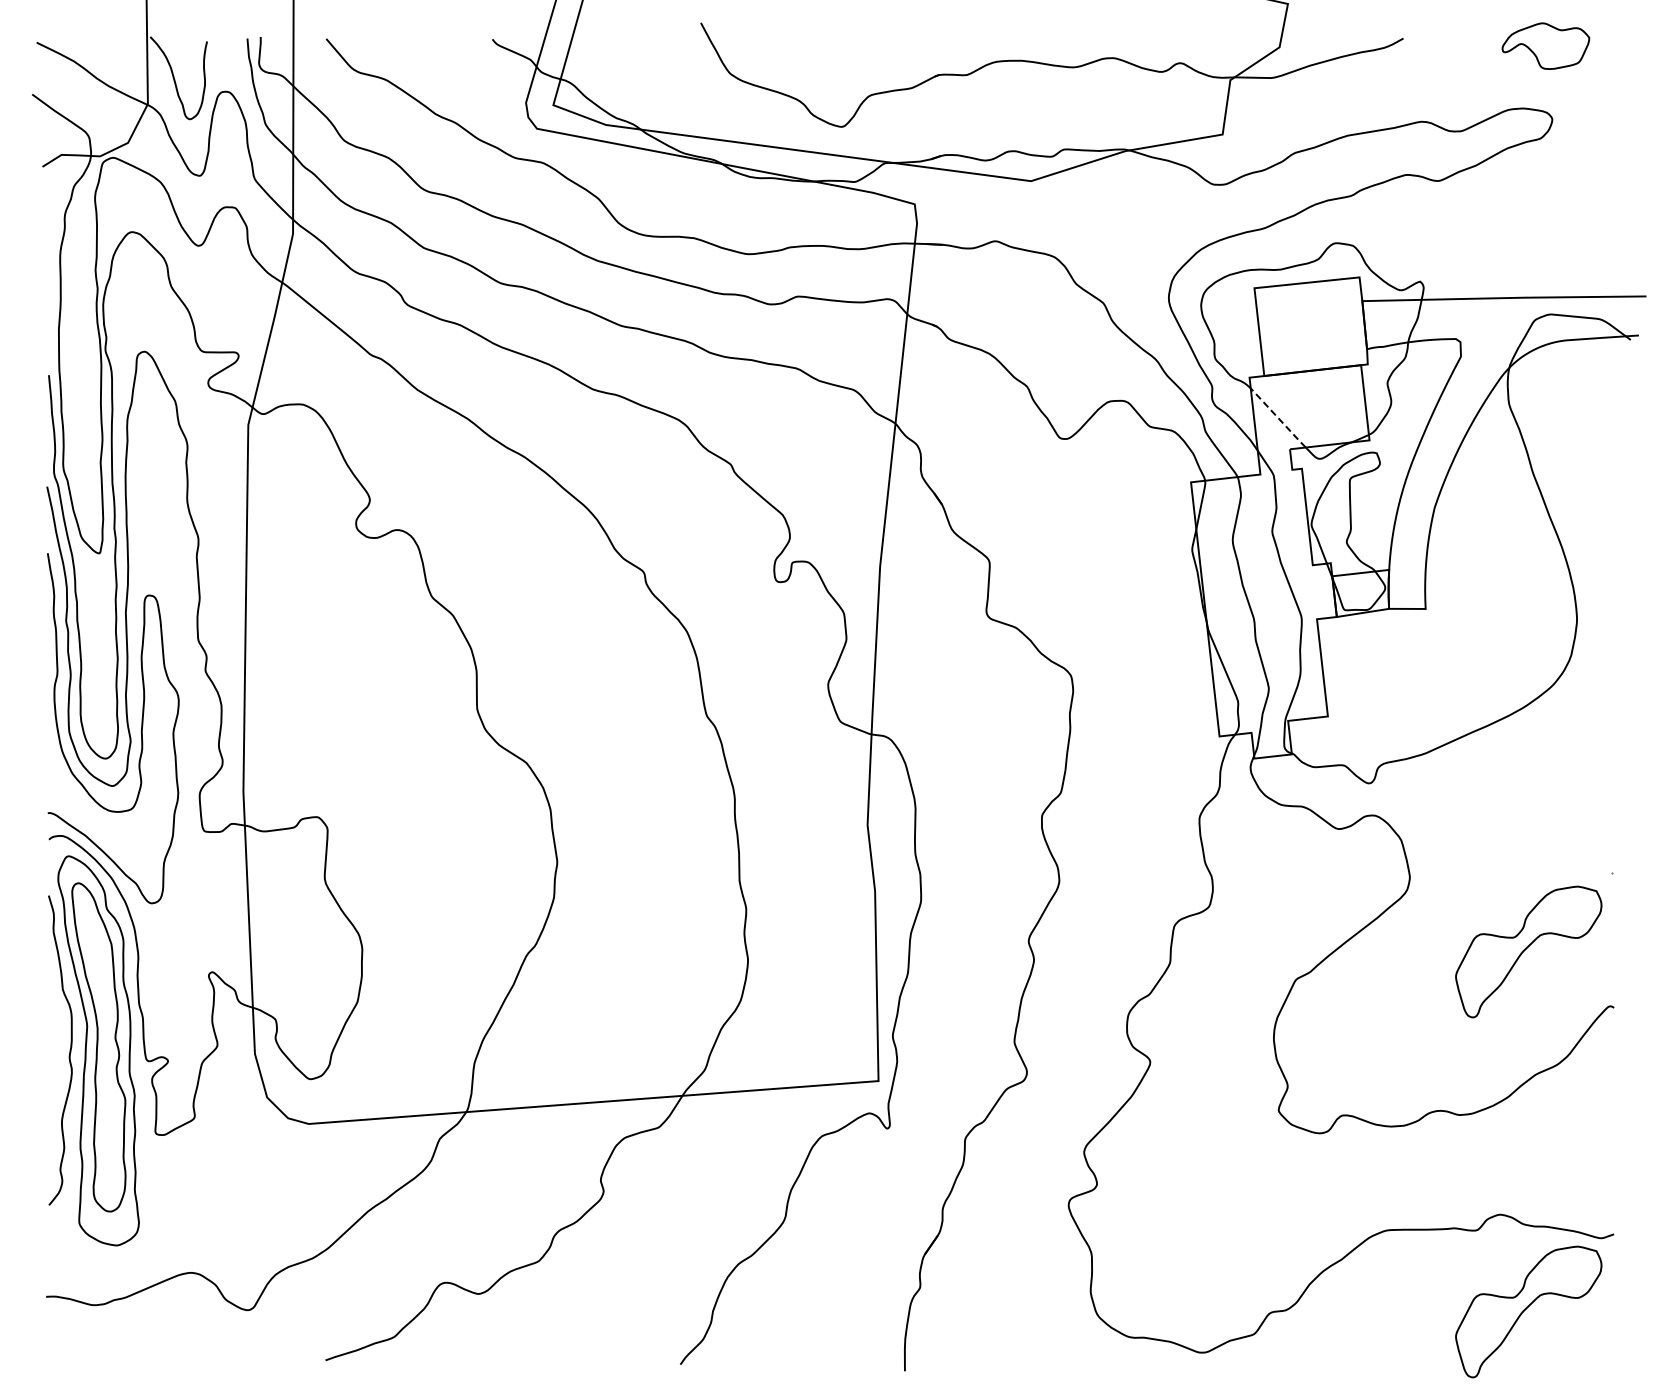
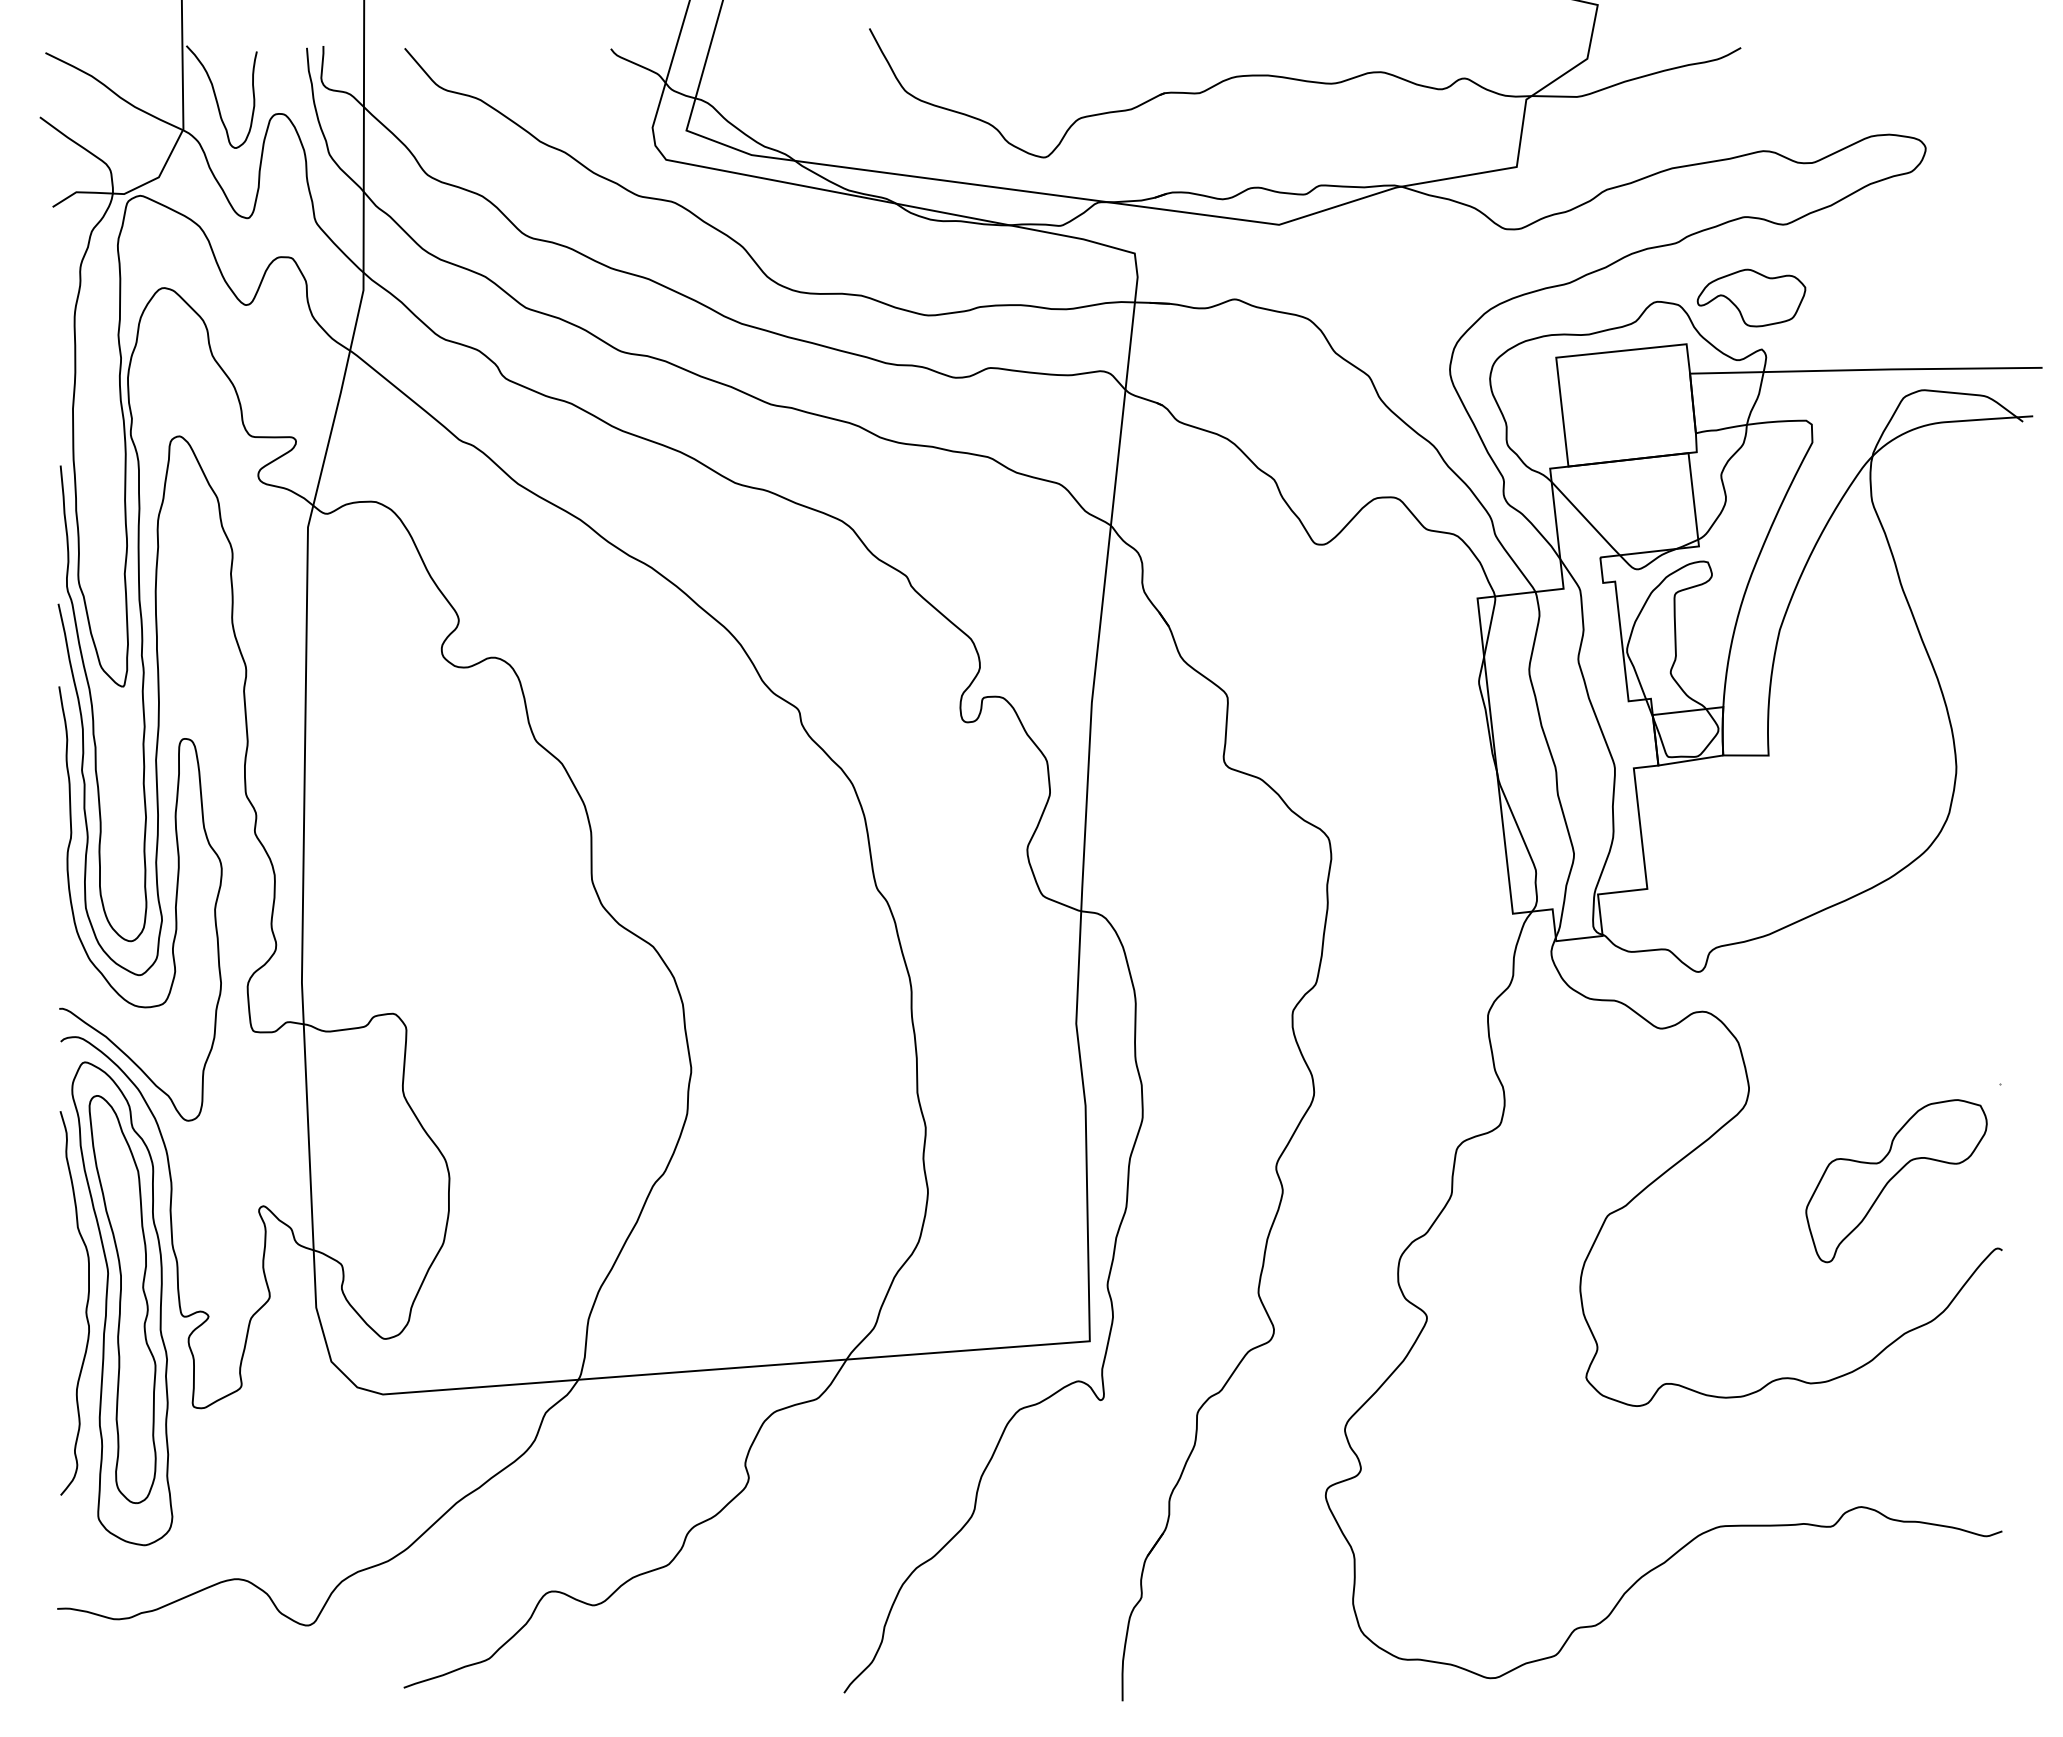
part: (1545, 45) -> (1751, 297), moved
line: (1278, 418) -> (1586, 519), dashed -> solid
part: (1528, 1311) -> (1896, 1627), removed

